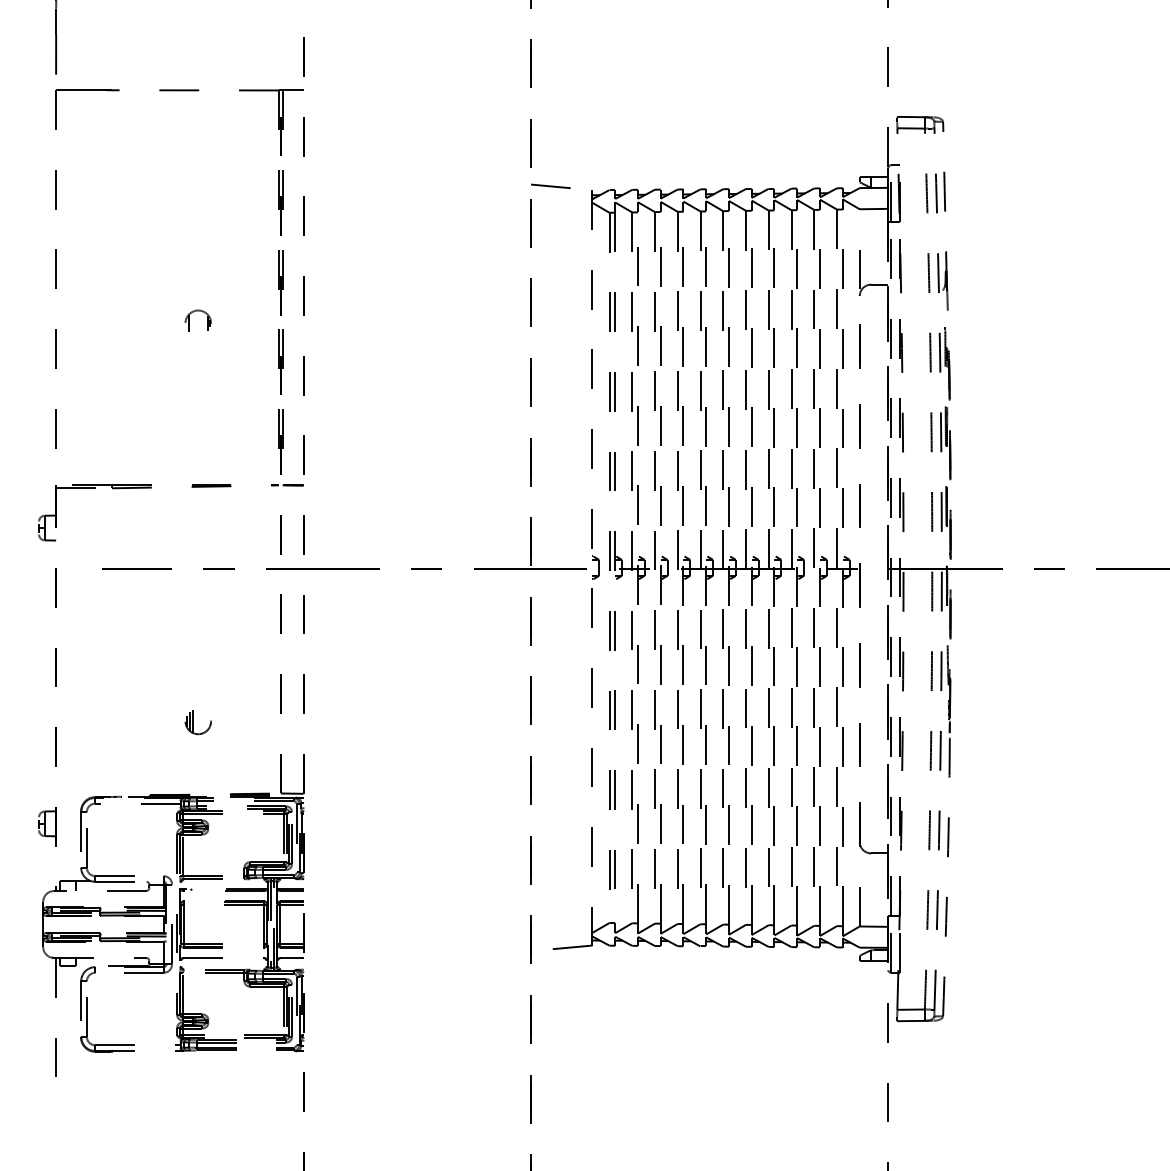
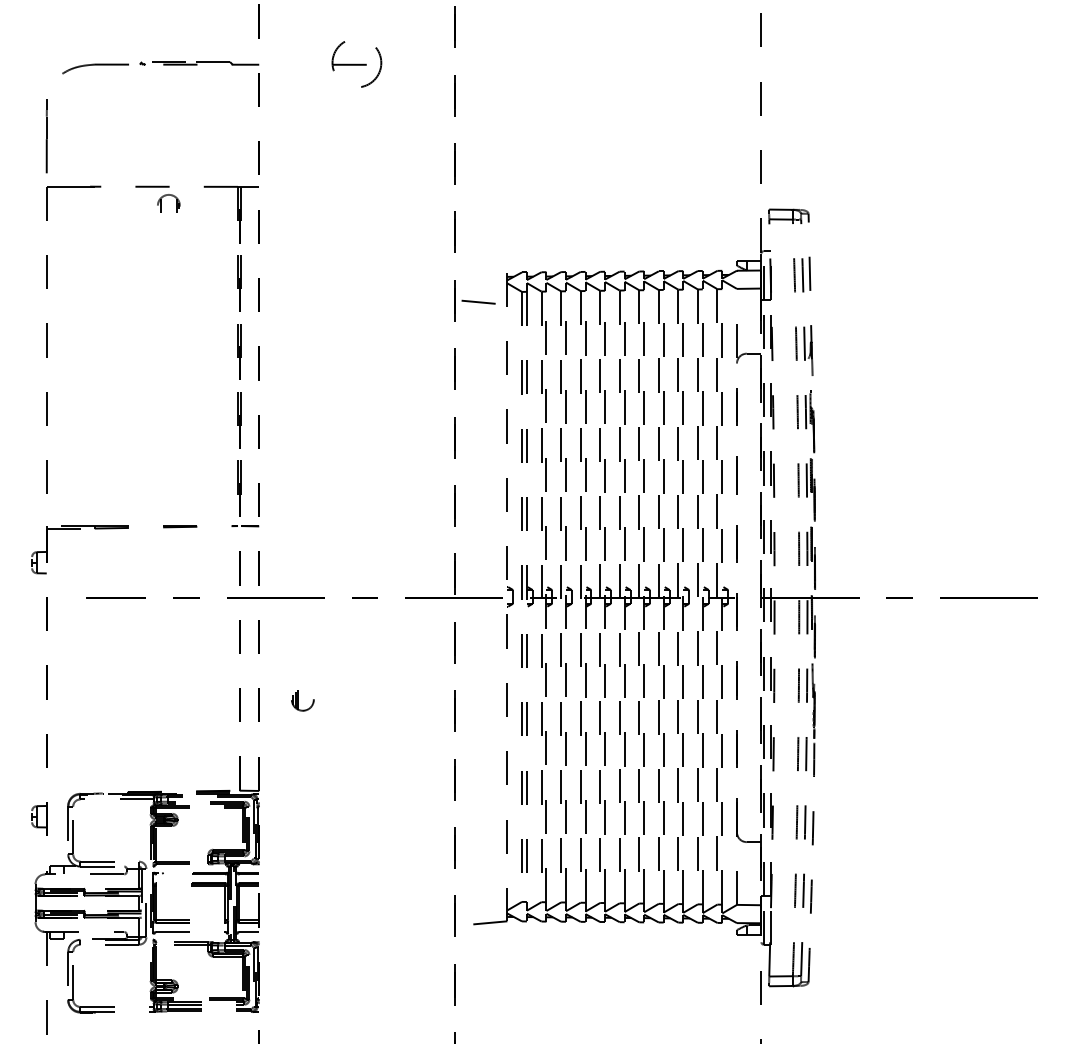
line: (550, 185) -> (478, 301), moved
part: (189, 320) -> (161, 203), moved
part: (197, 722) -> (302, 700), moved

